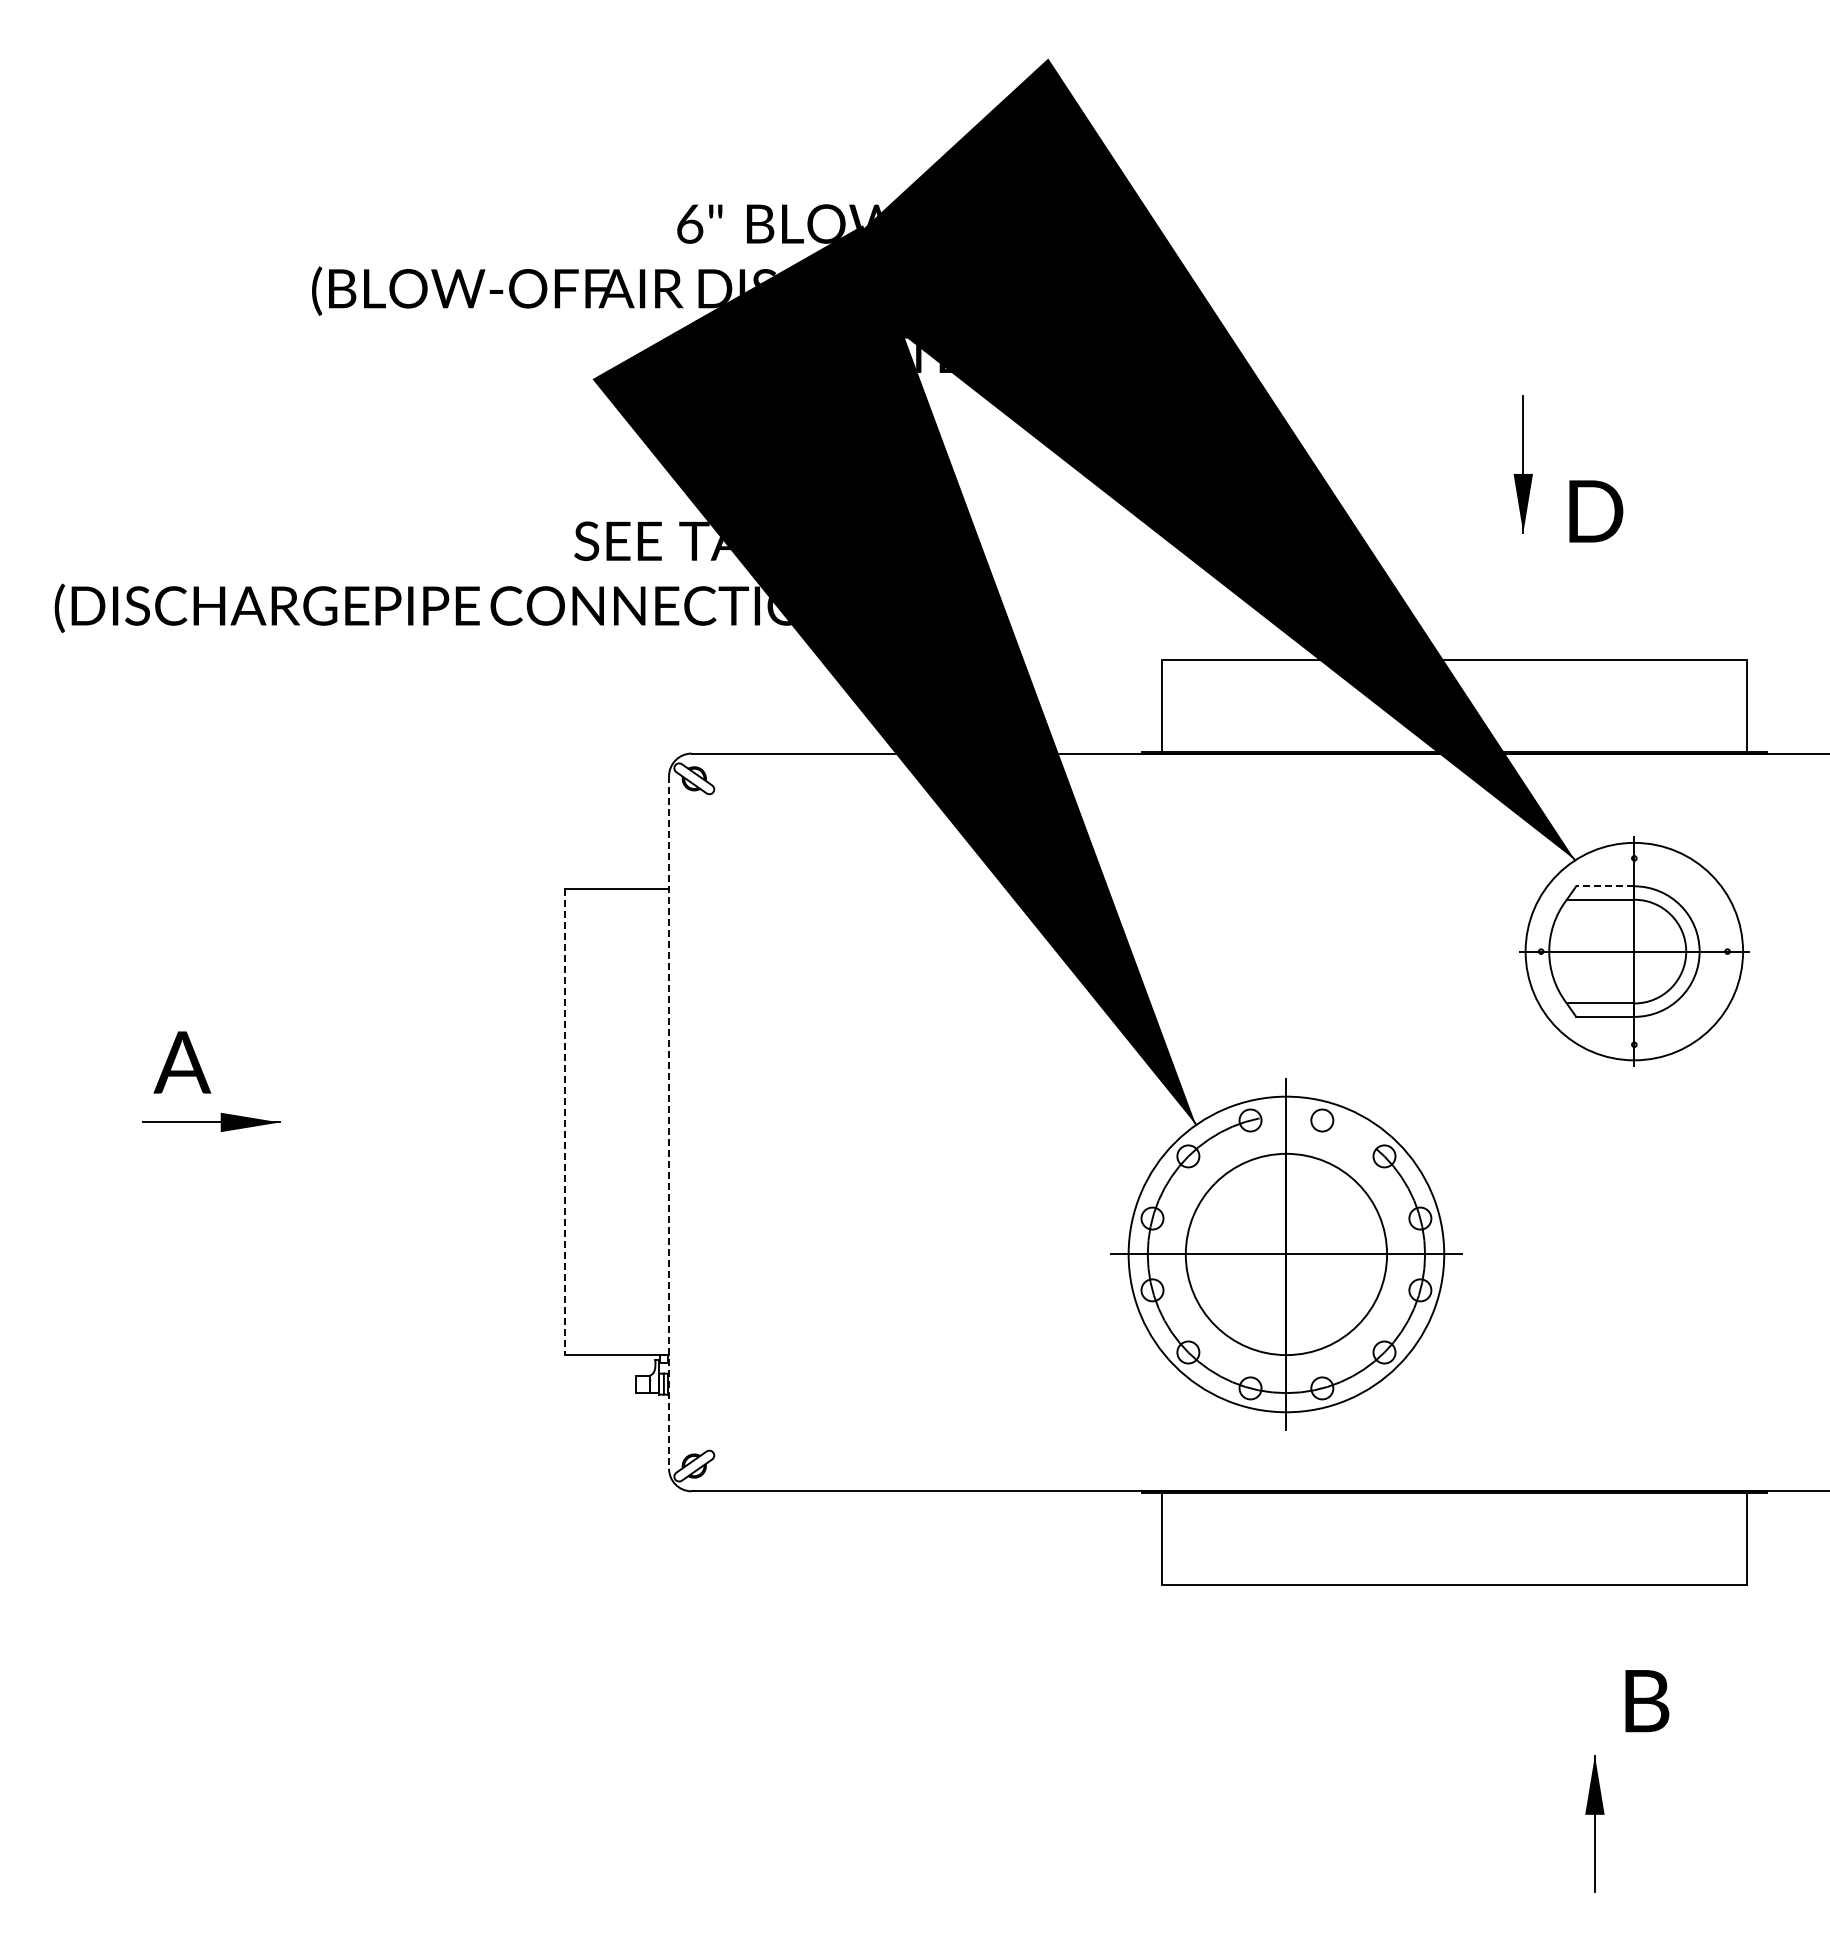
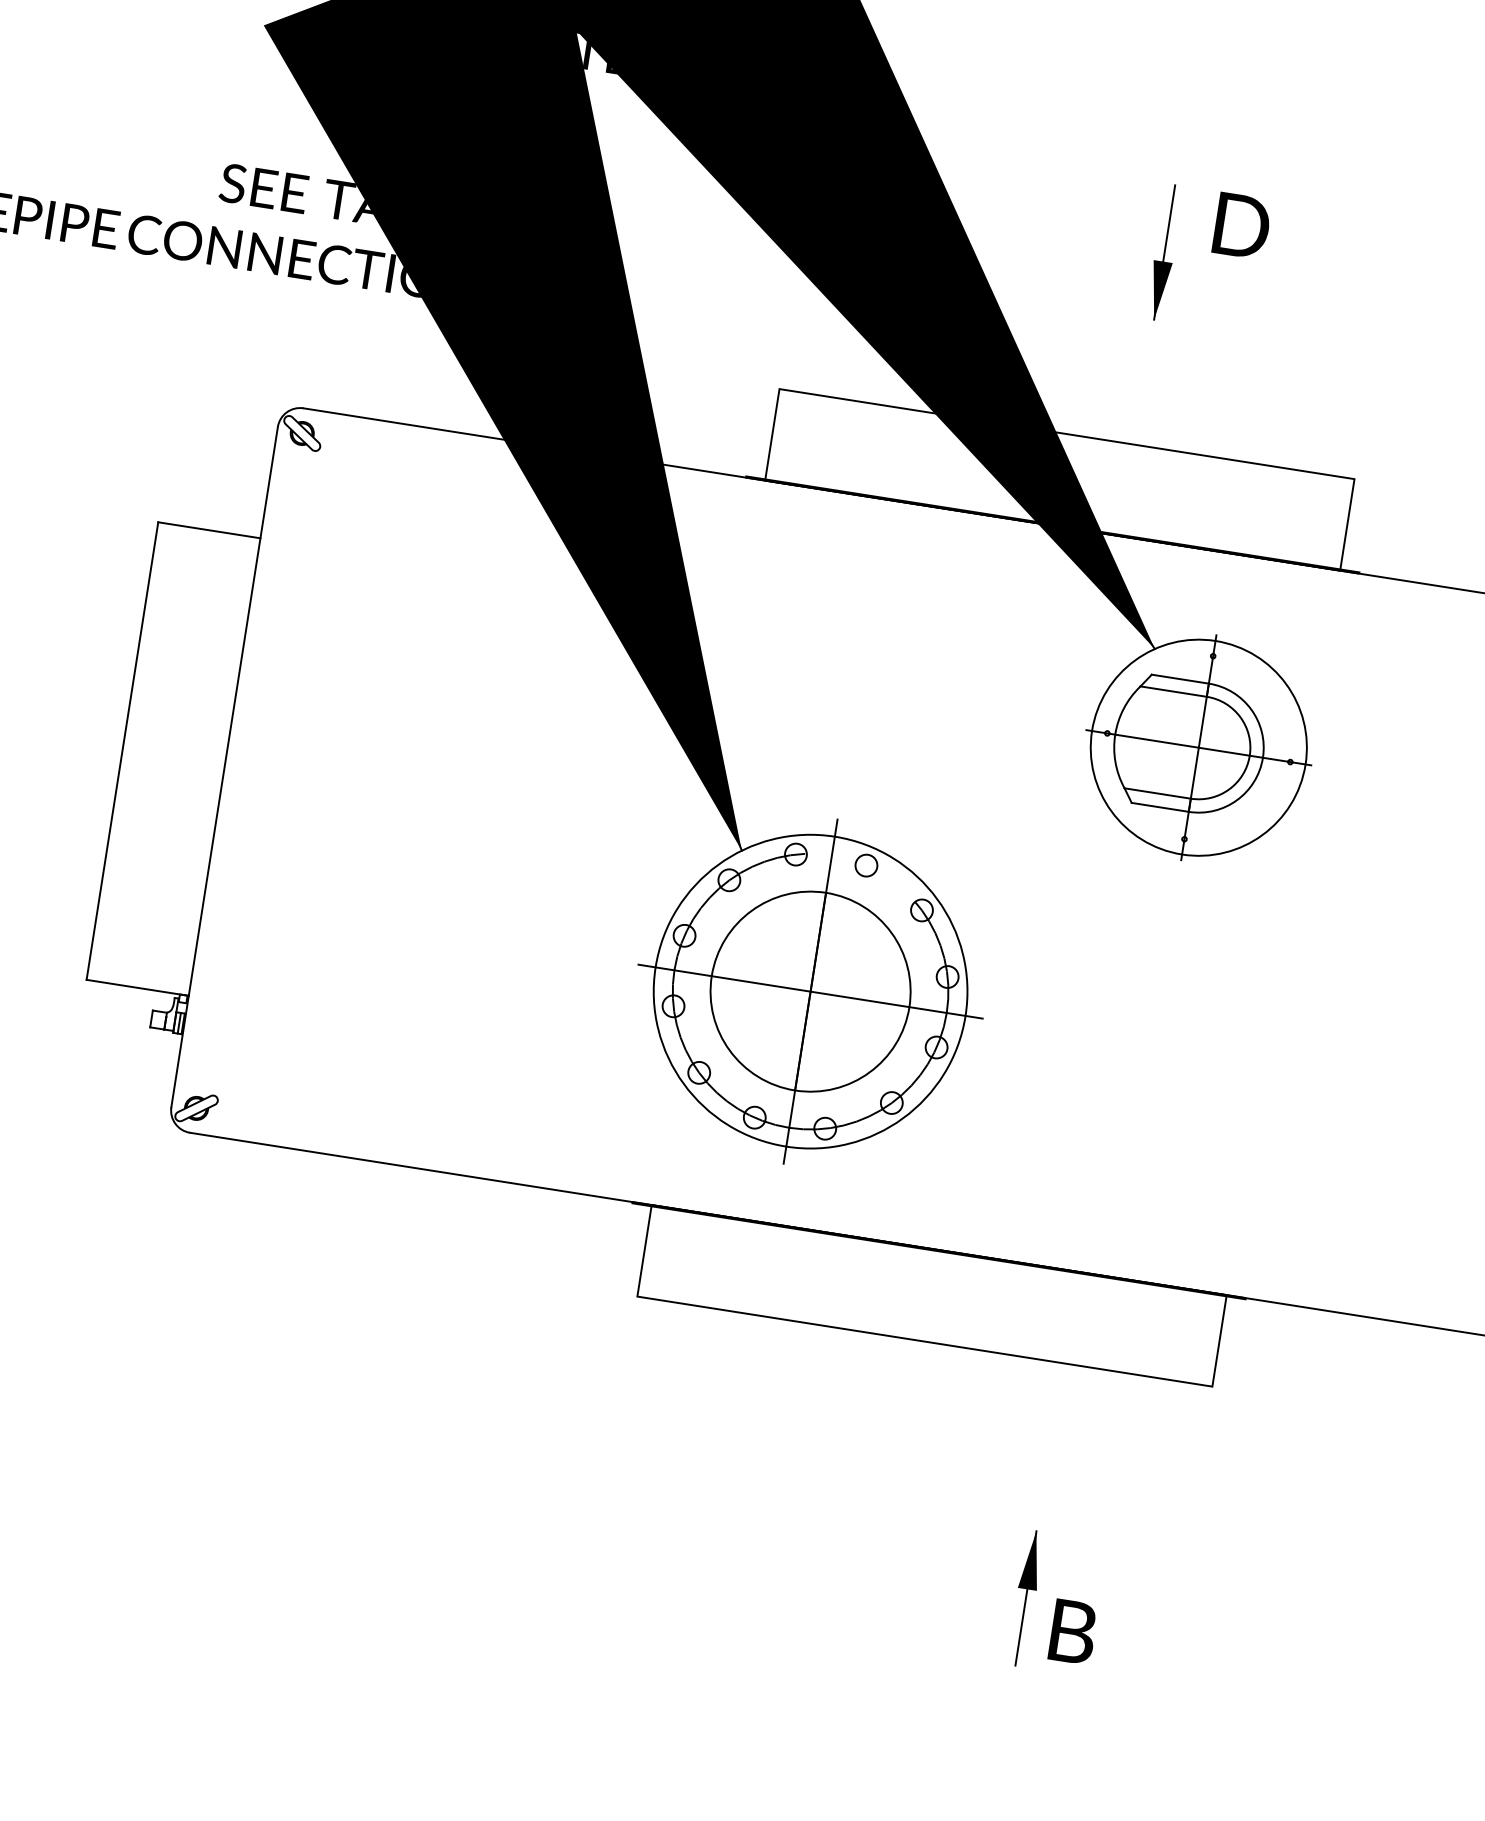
text: (1596, 511) -> (1242, 226), moved
line: (1604, 886) -> (1179, 679), dashed -> solid
line: (565, 1122) -> (122, 751), dashed -> solid
line: (669, 1122) -> (225, 767), dashed -> solid
text: (1647, 1701) -> (1073, 1632), moved

